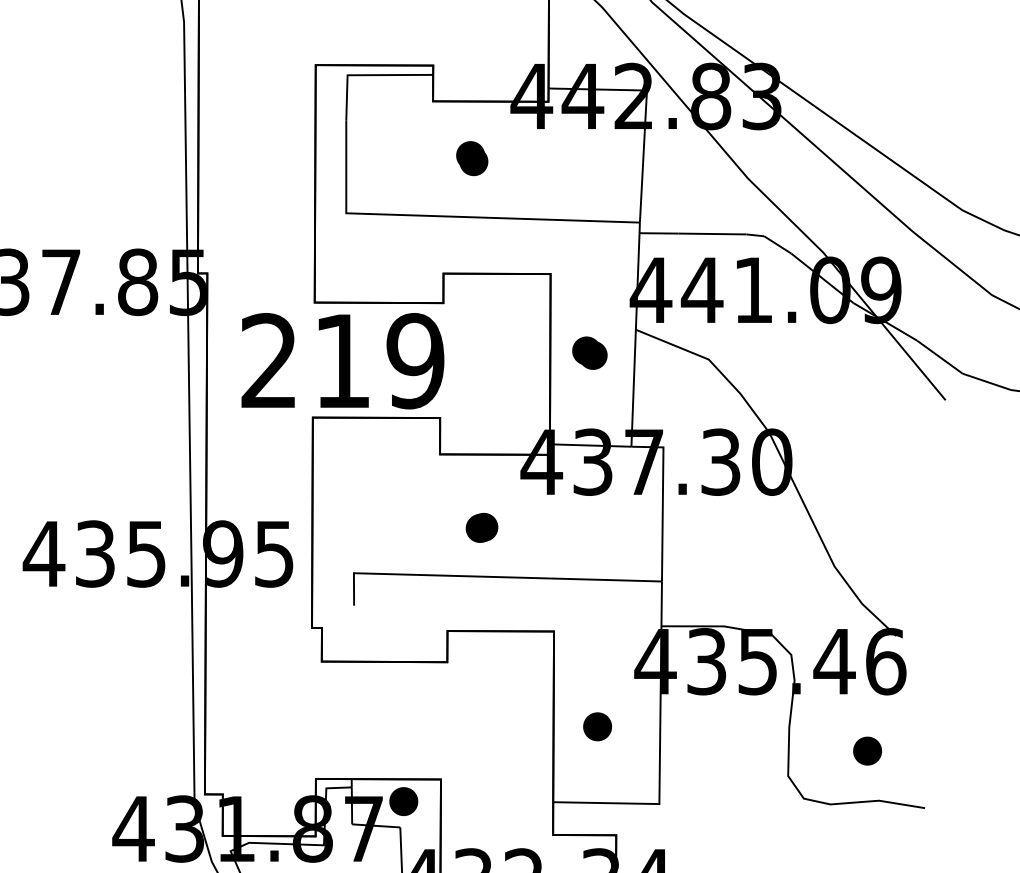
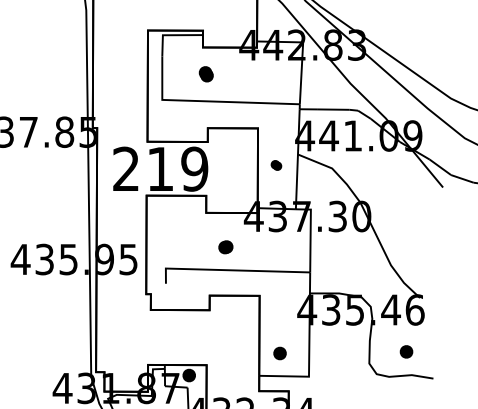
part: (470, 159) -> (205, 74), moved
part: (590, 353) -> (276, 165), size x0.7
part: (596, 726) -> (279, 353), moved

